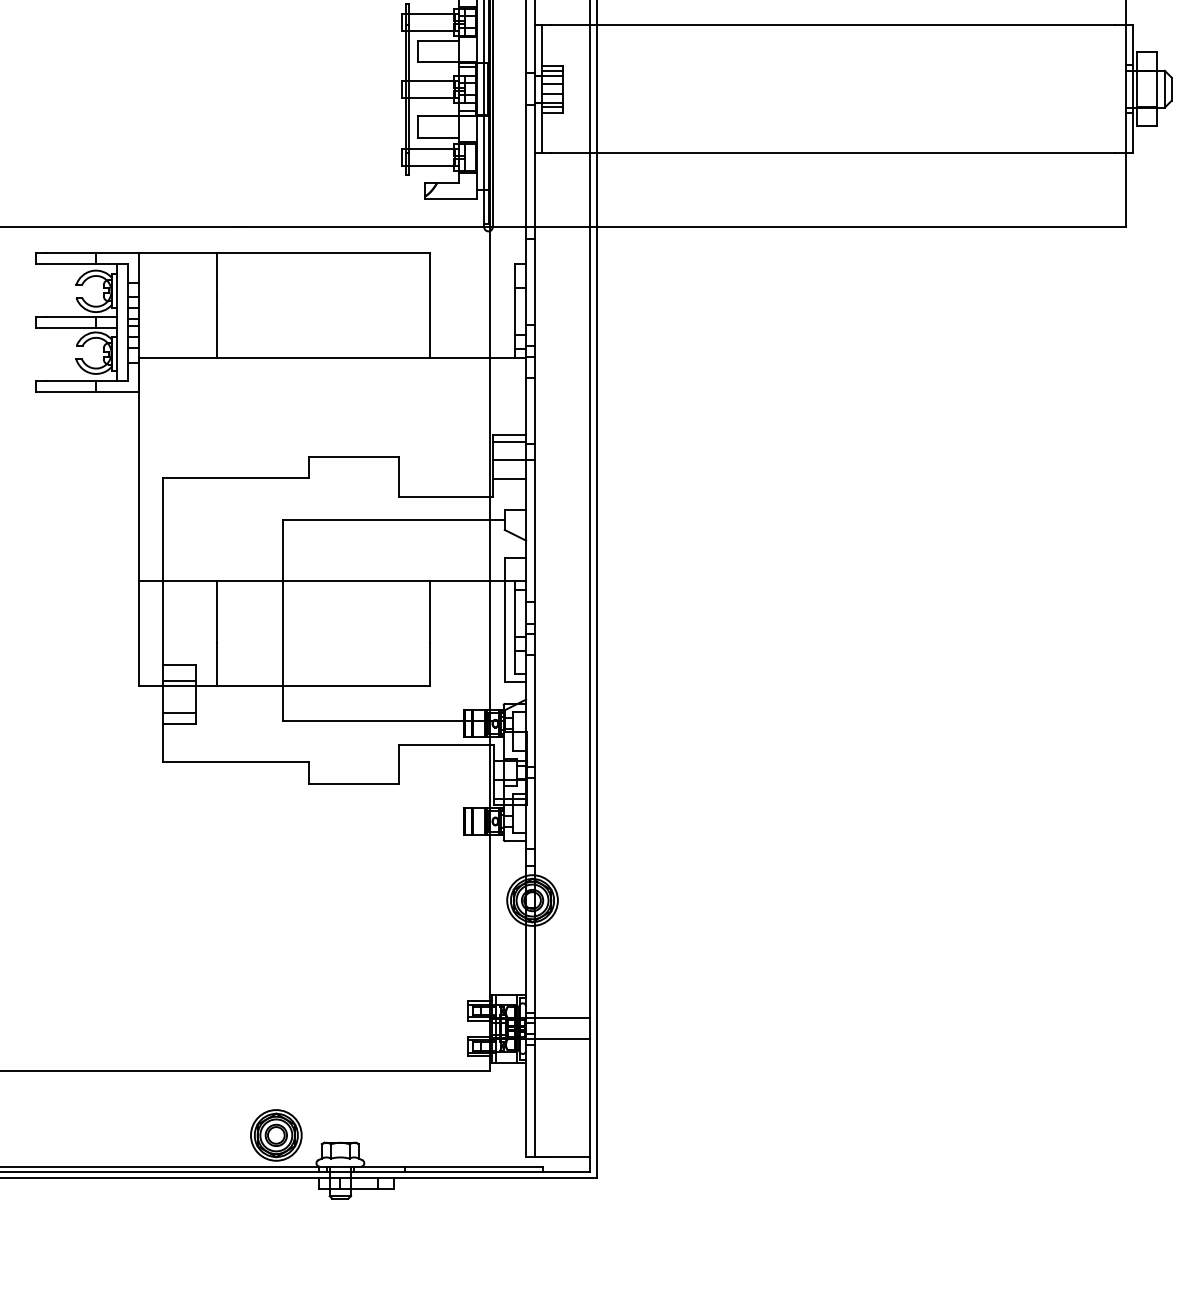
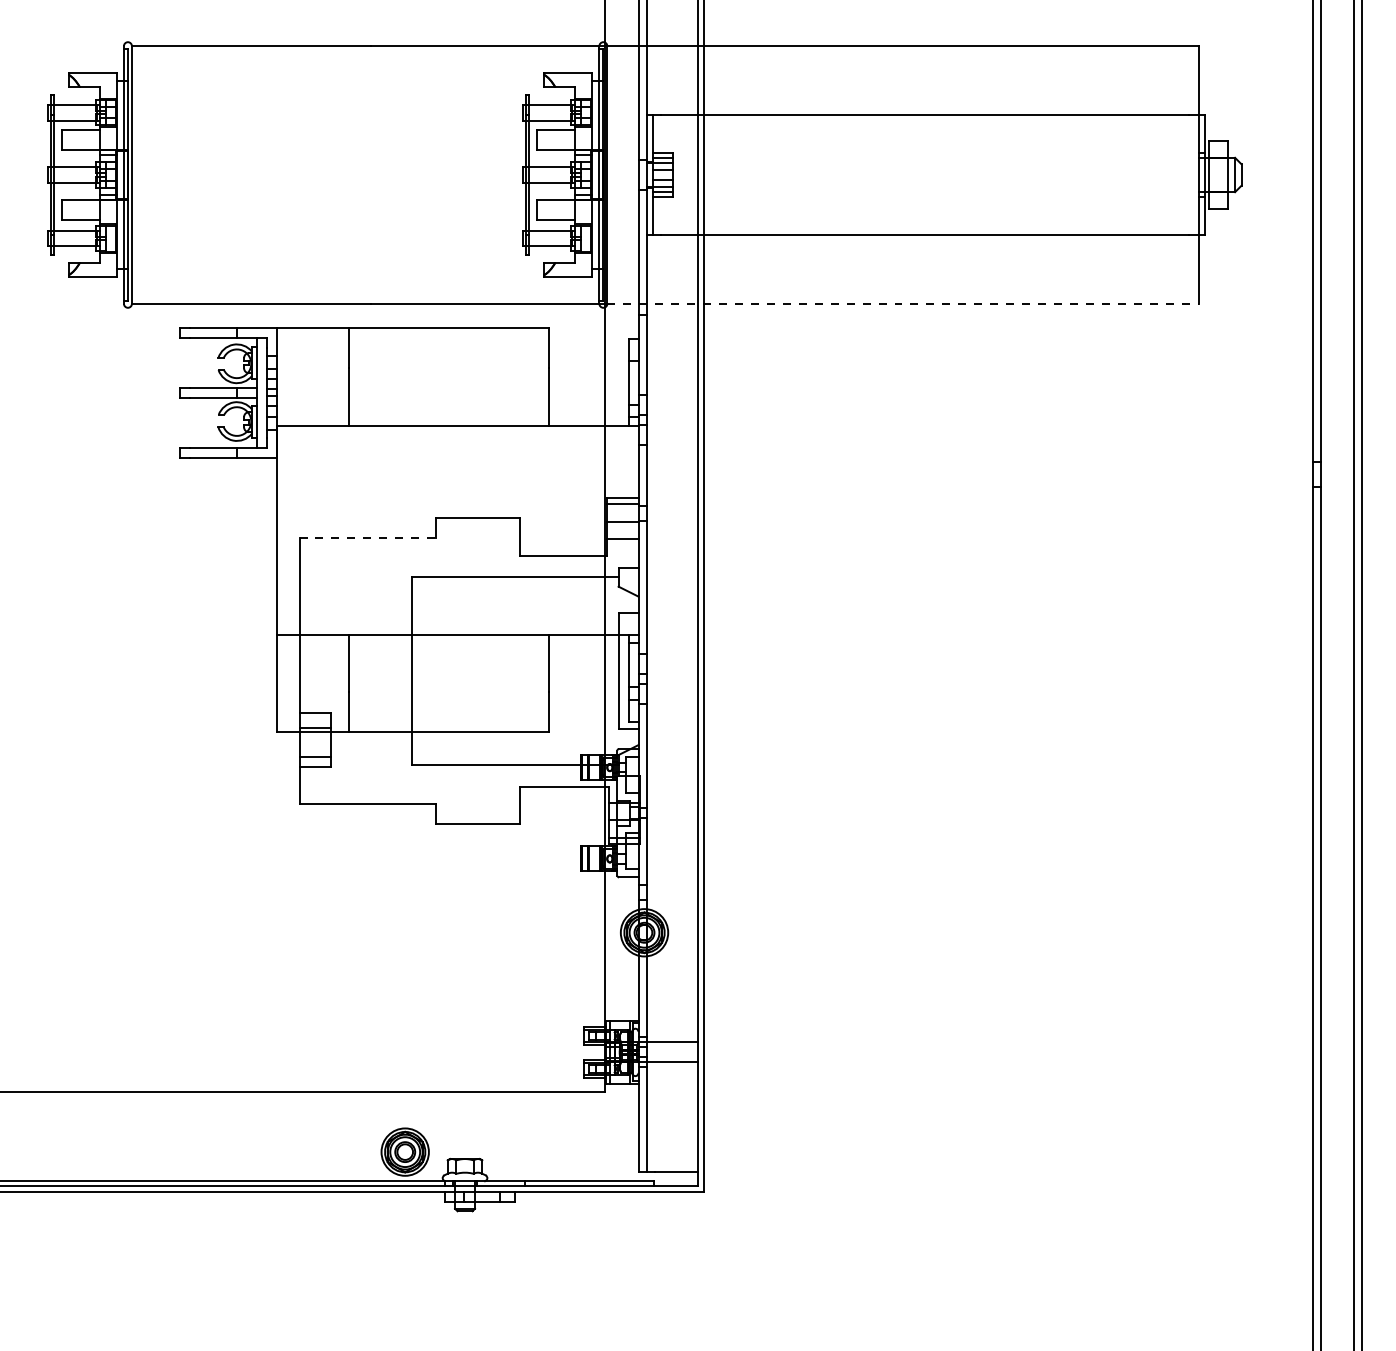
line: (809, 226) -> (903, 303), solid -> dashed
line: (237, 478) -> (368, 538), solid -> dashed

